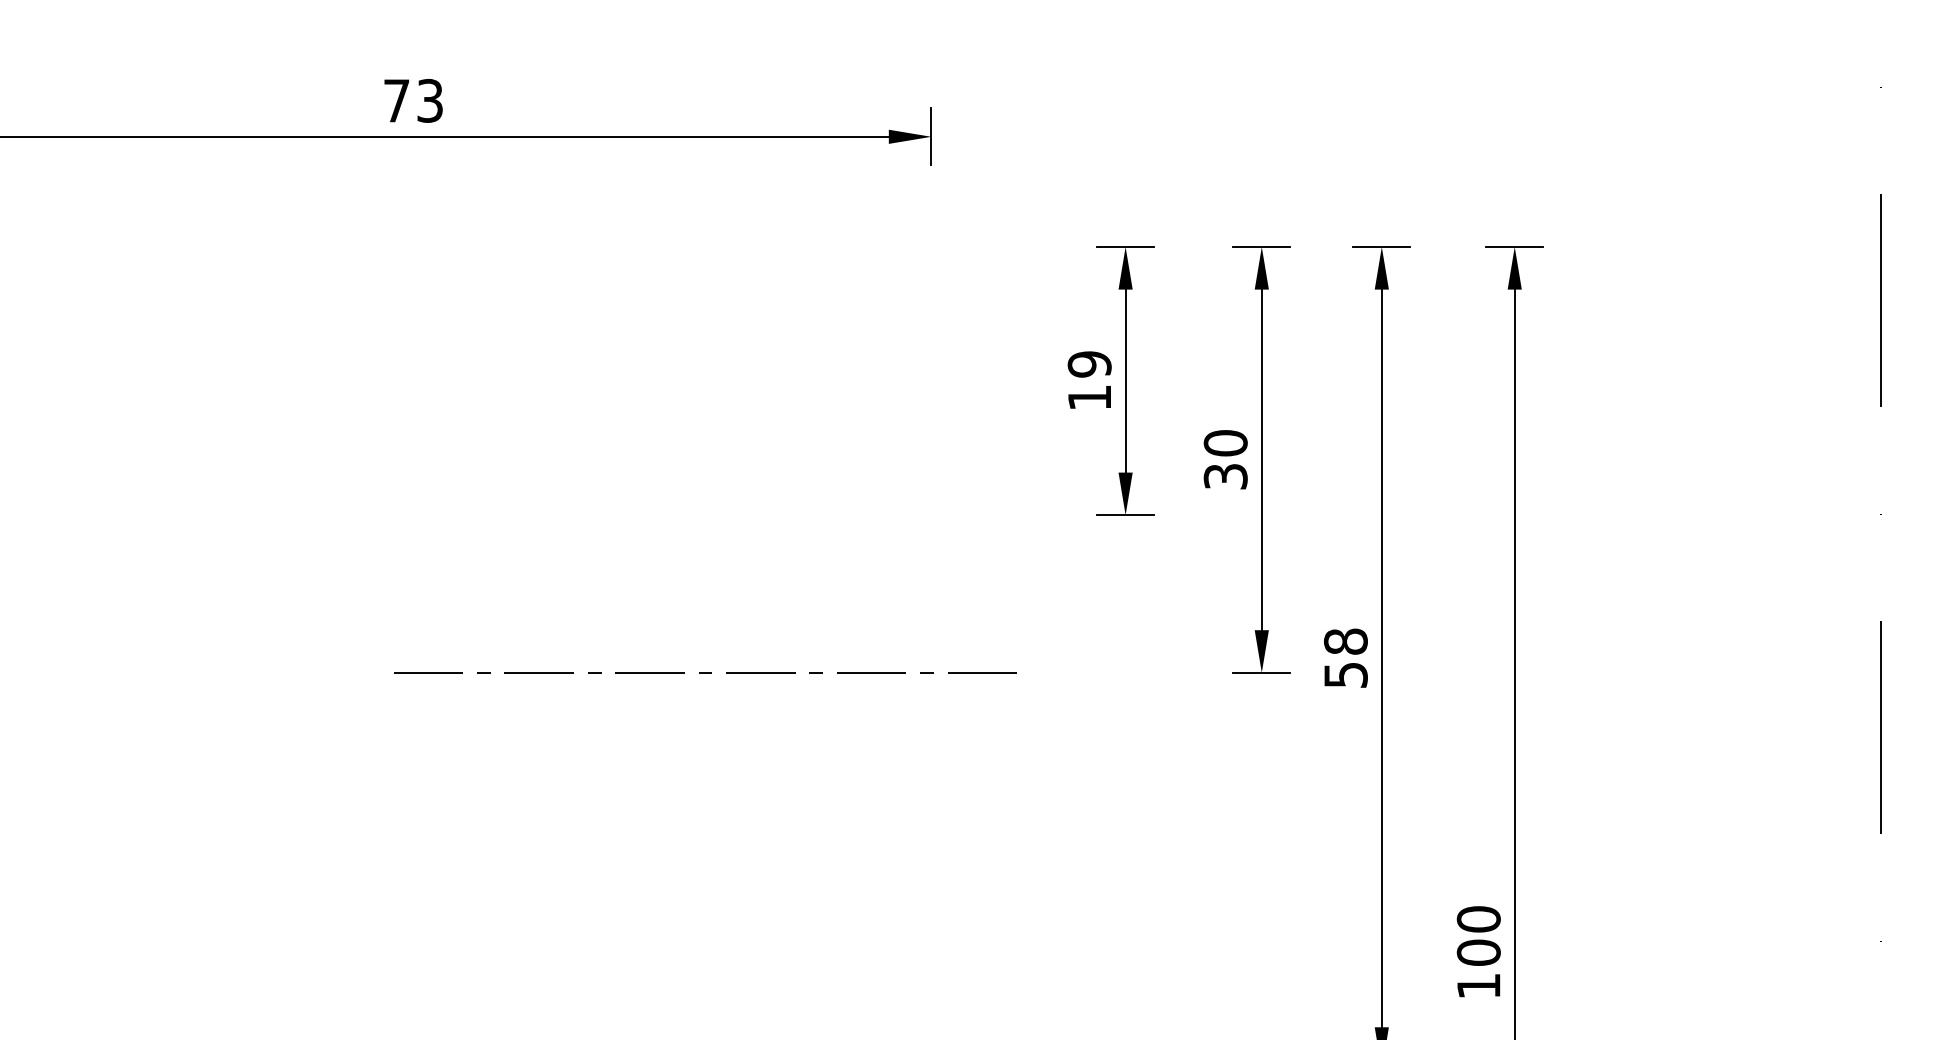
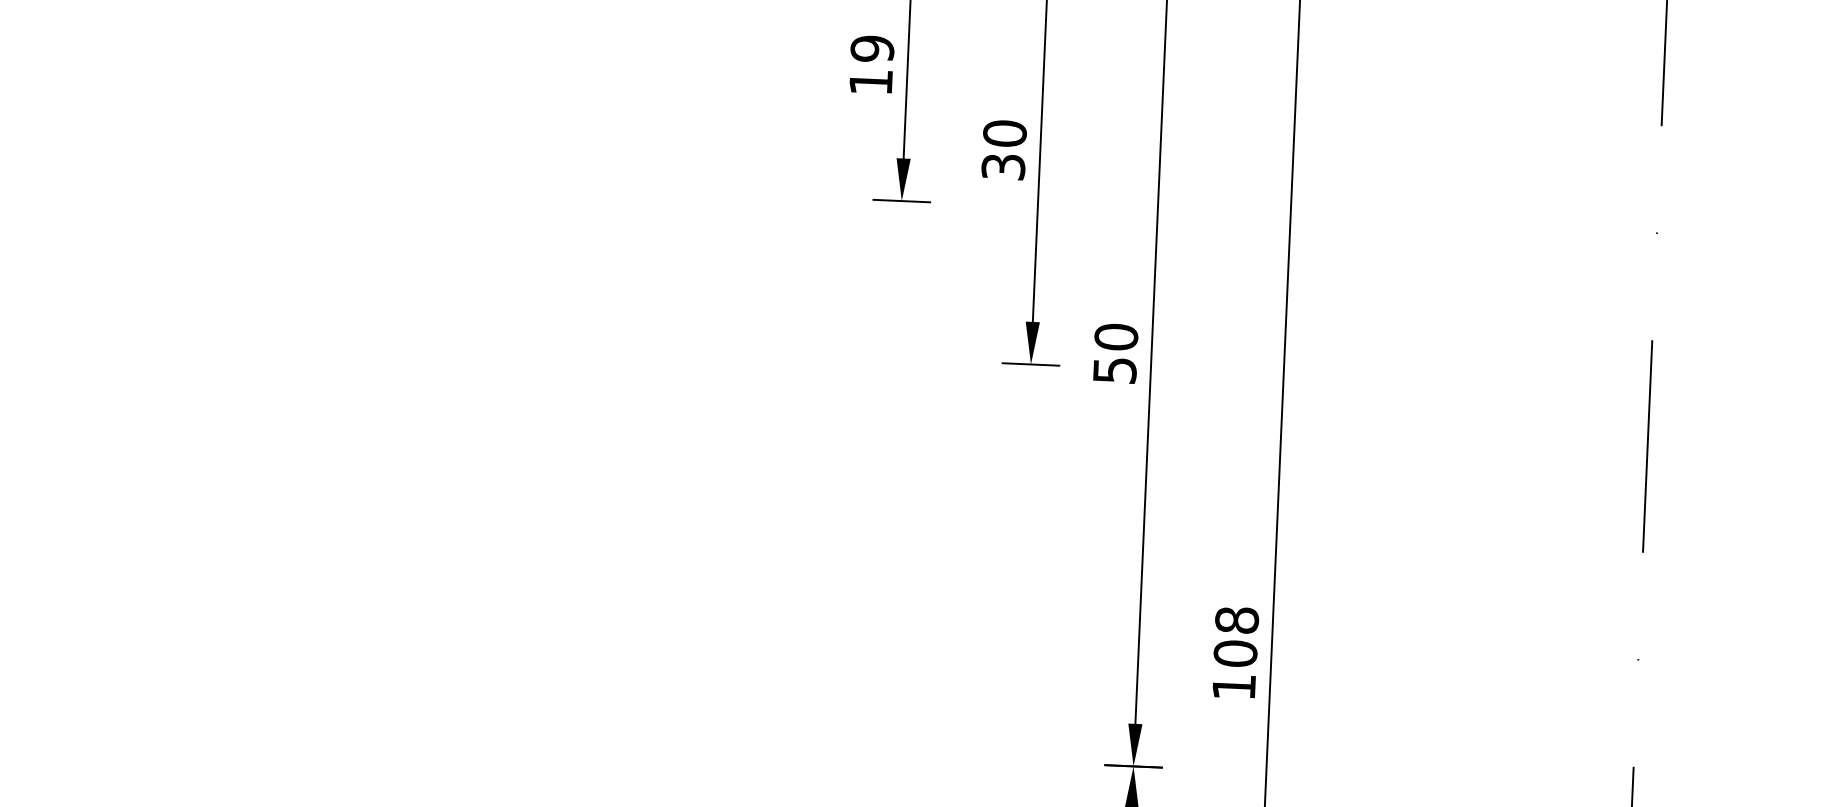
text: (1345, 641) -> (1115, 336), 58 -> 50
line: (705, 672) -> (475, 339), removed
text: (1478, 919) -> (1236, 620), 100 -> 108

